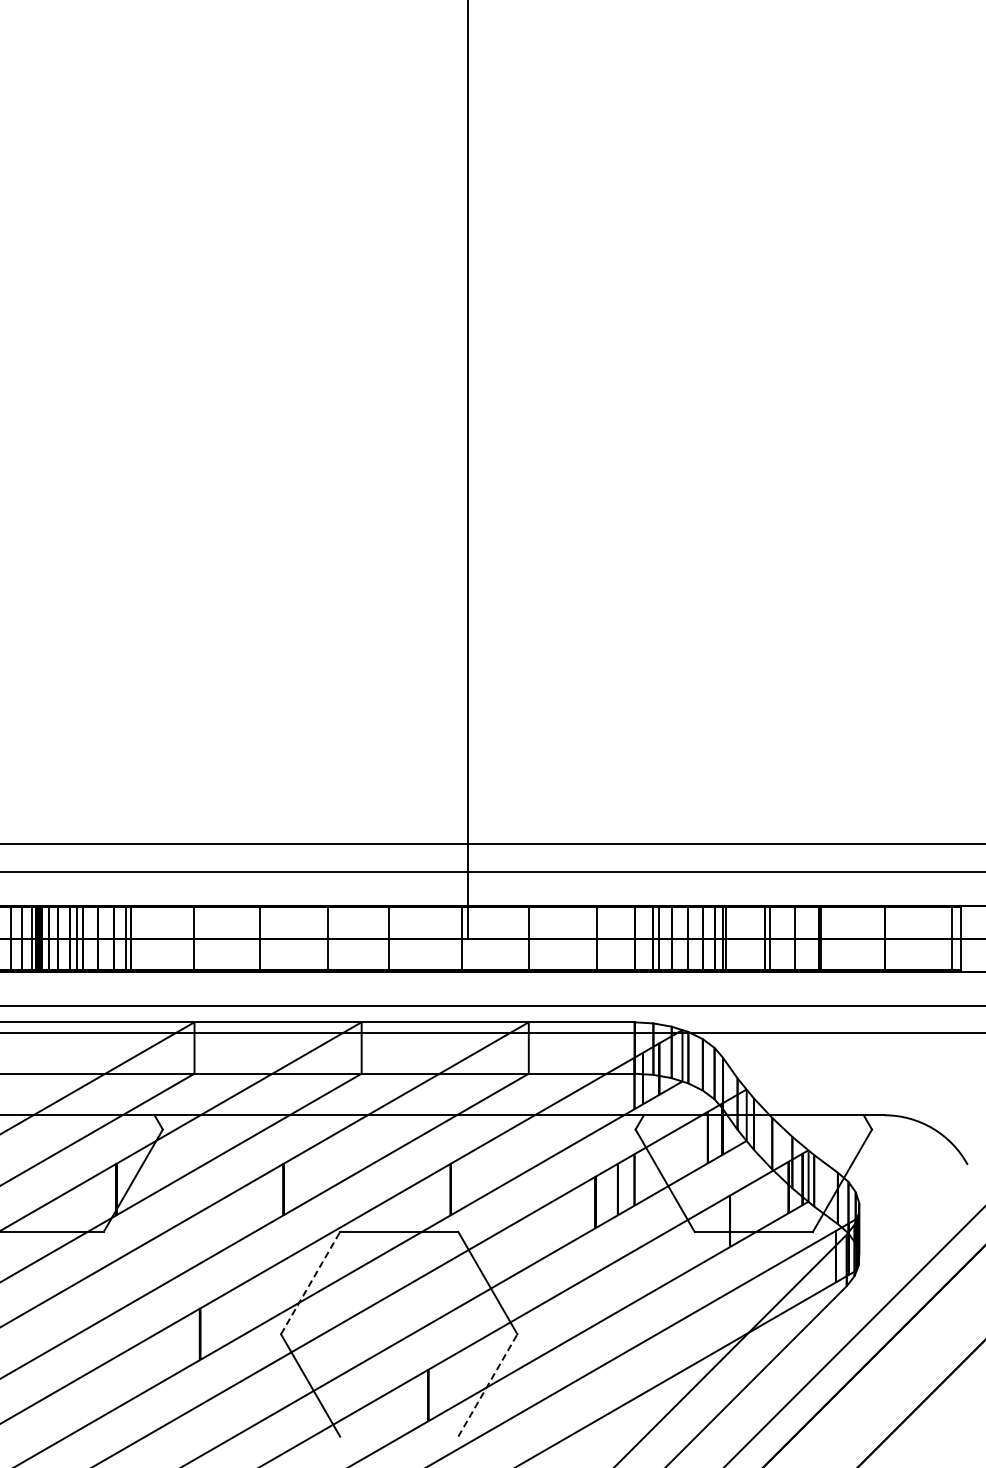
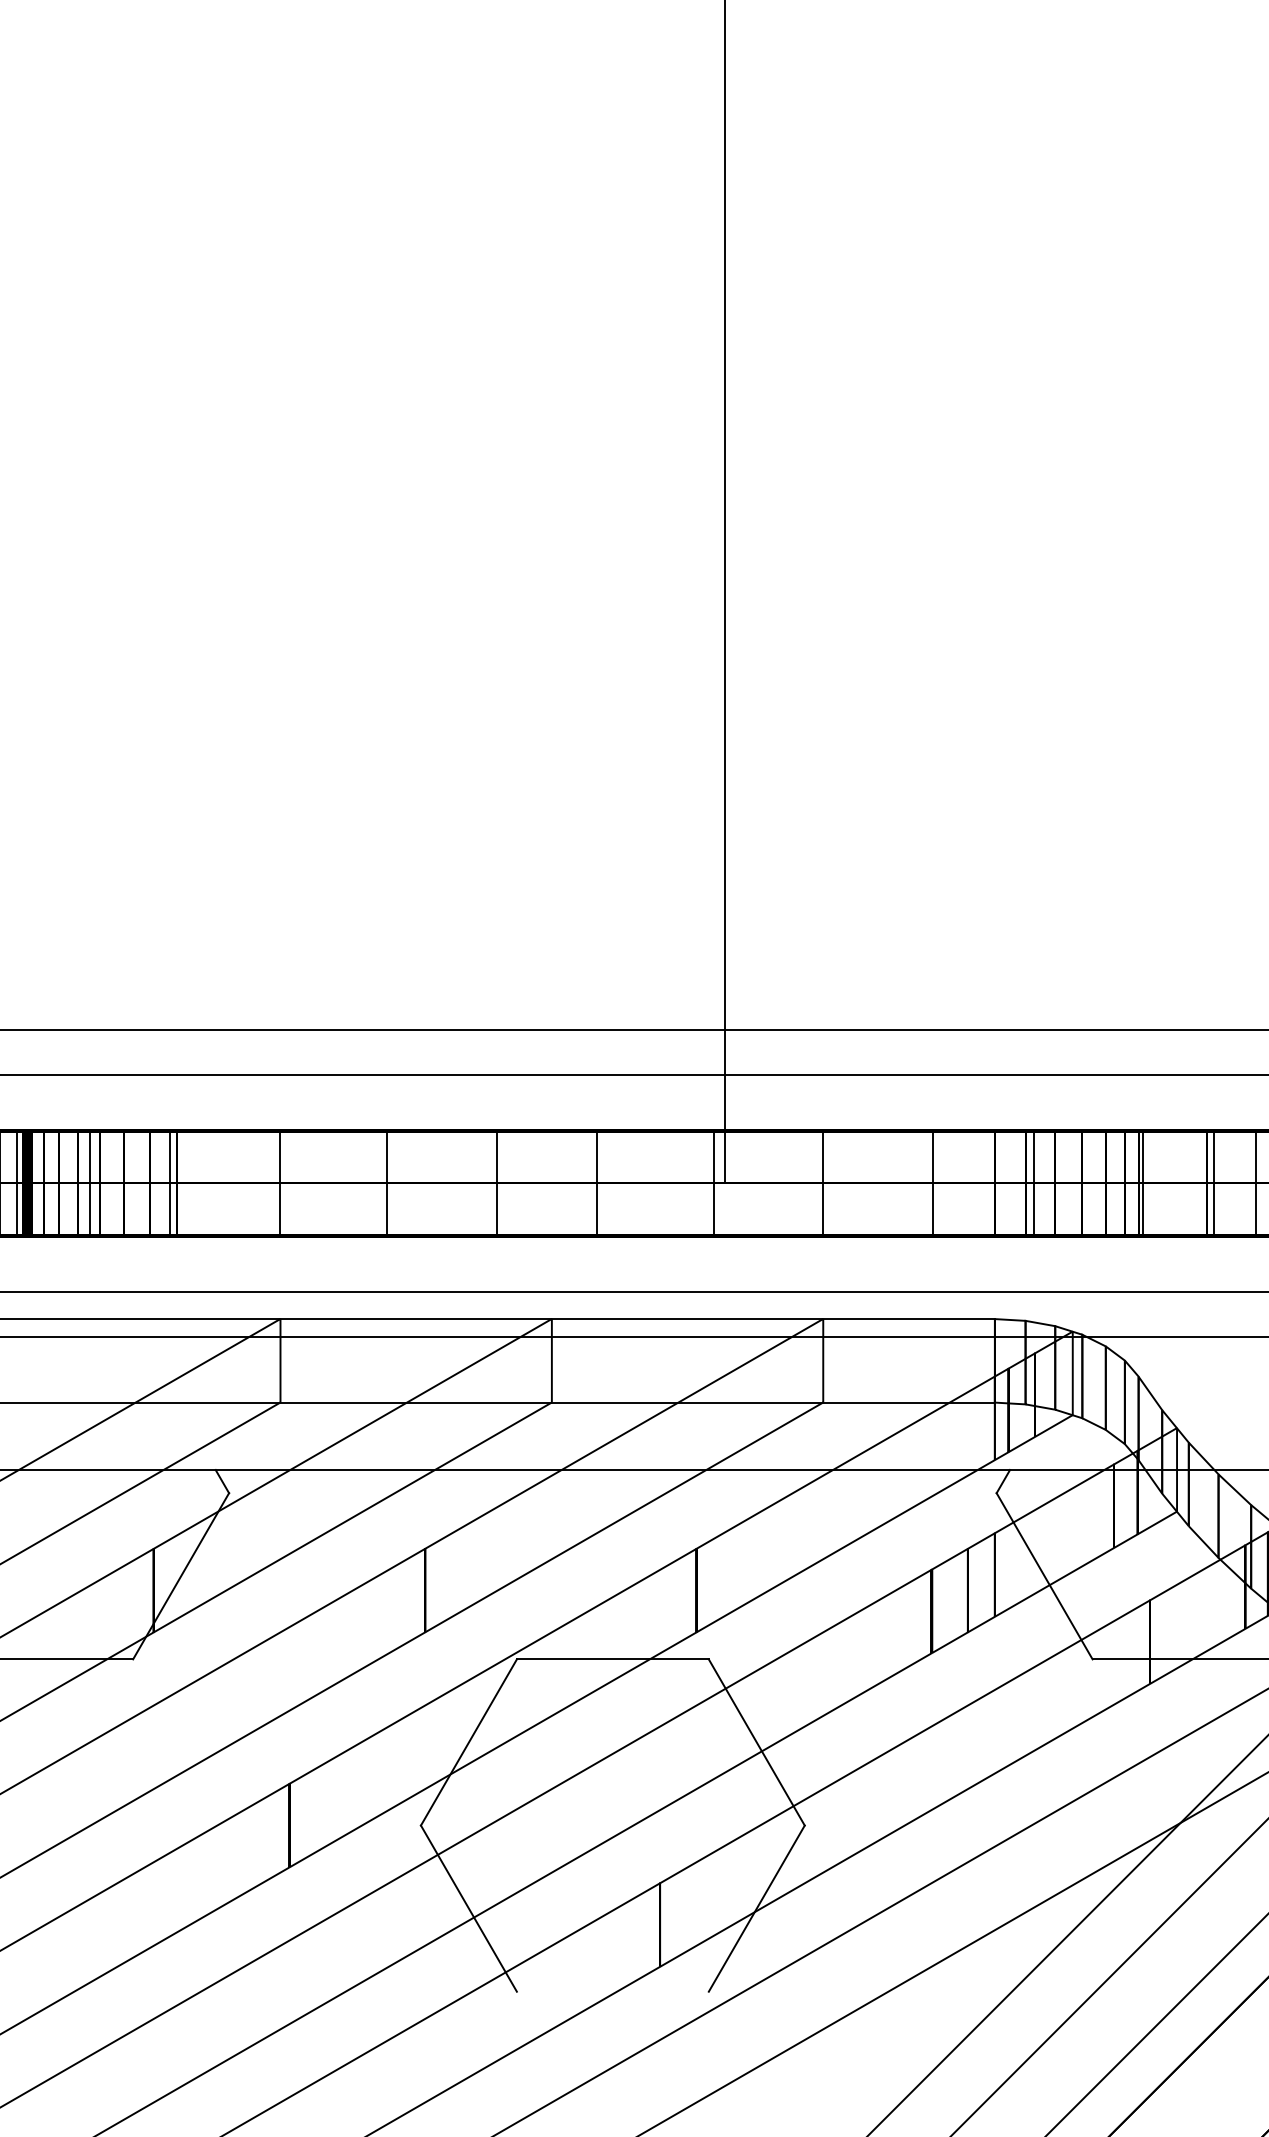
line: (310, 1282) -> (468, 1741), dashed -> solid
line: (488, 1385) -> (757, 1908), dashed -> solid

